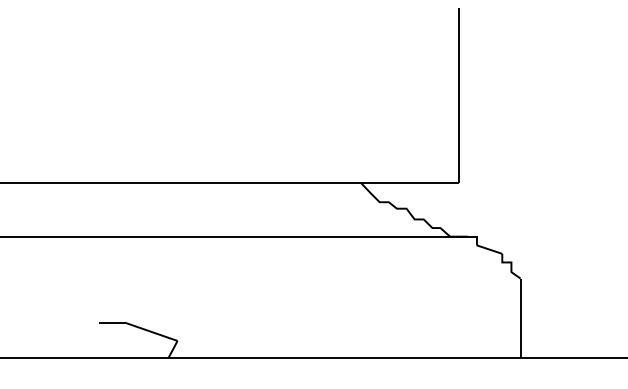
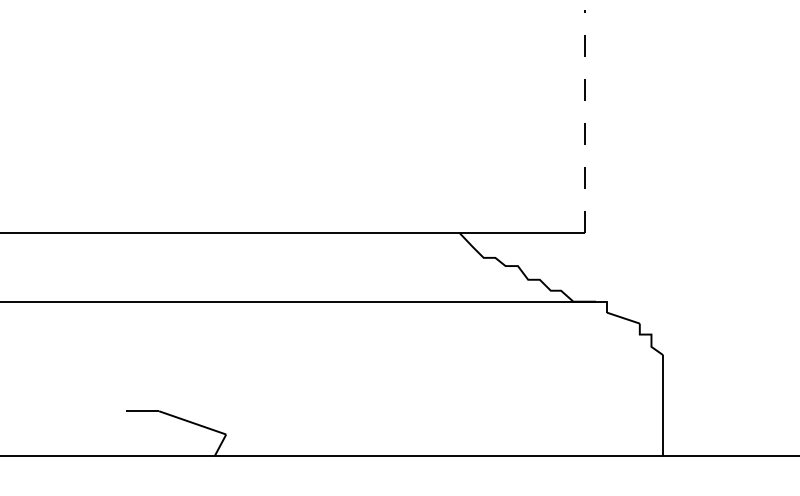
line: (459, 95) -> (585, 121), solid -> dashed

